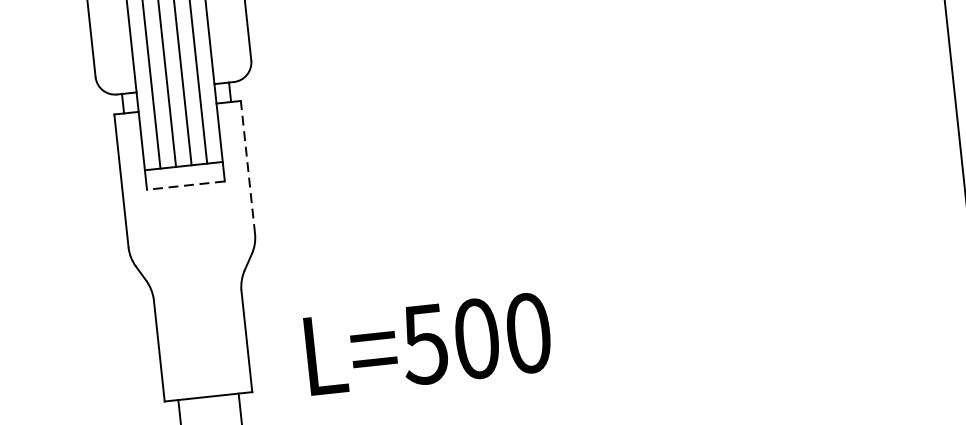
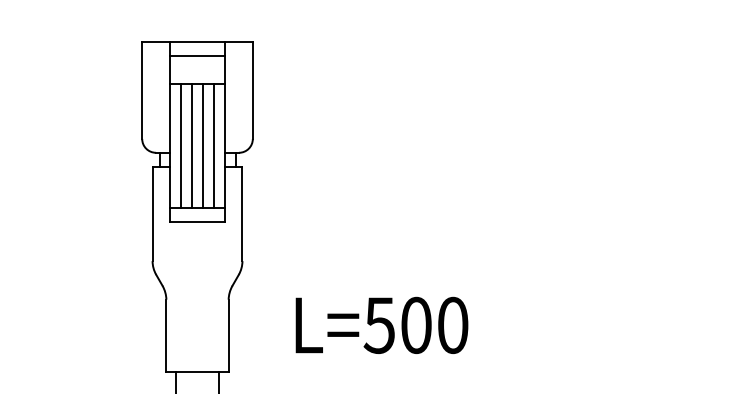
line: (247, 166) -> (242, 213), dashed -> solid
line: (185, 184) -> (197, 221), dashed -> solid
text: (427, 342) -> (381, 324), moved

